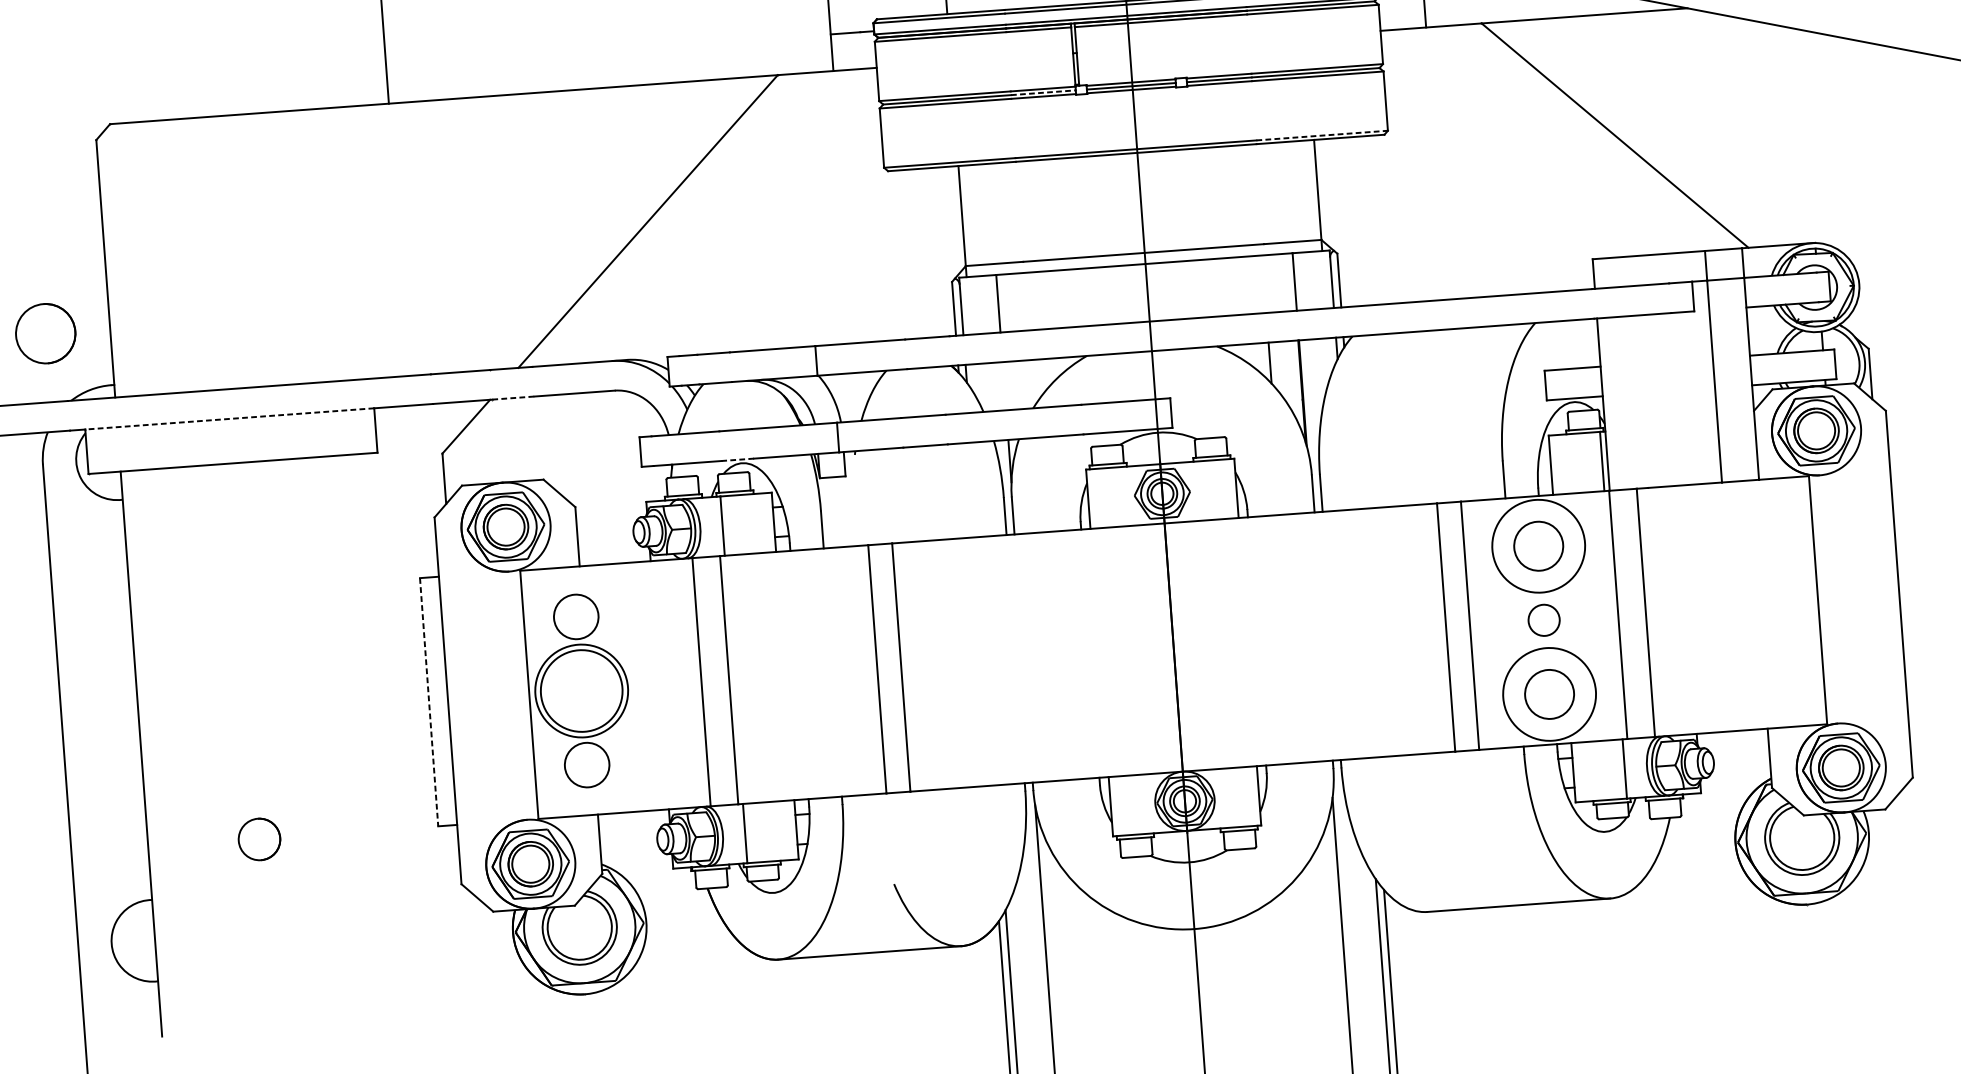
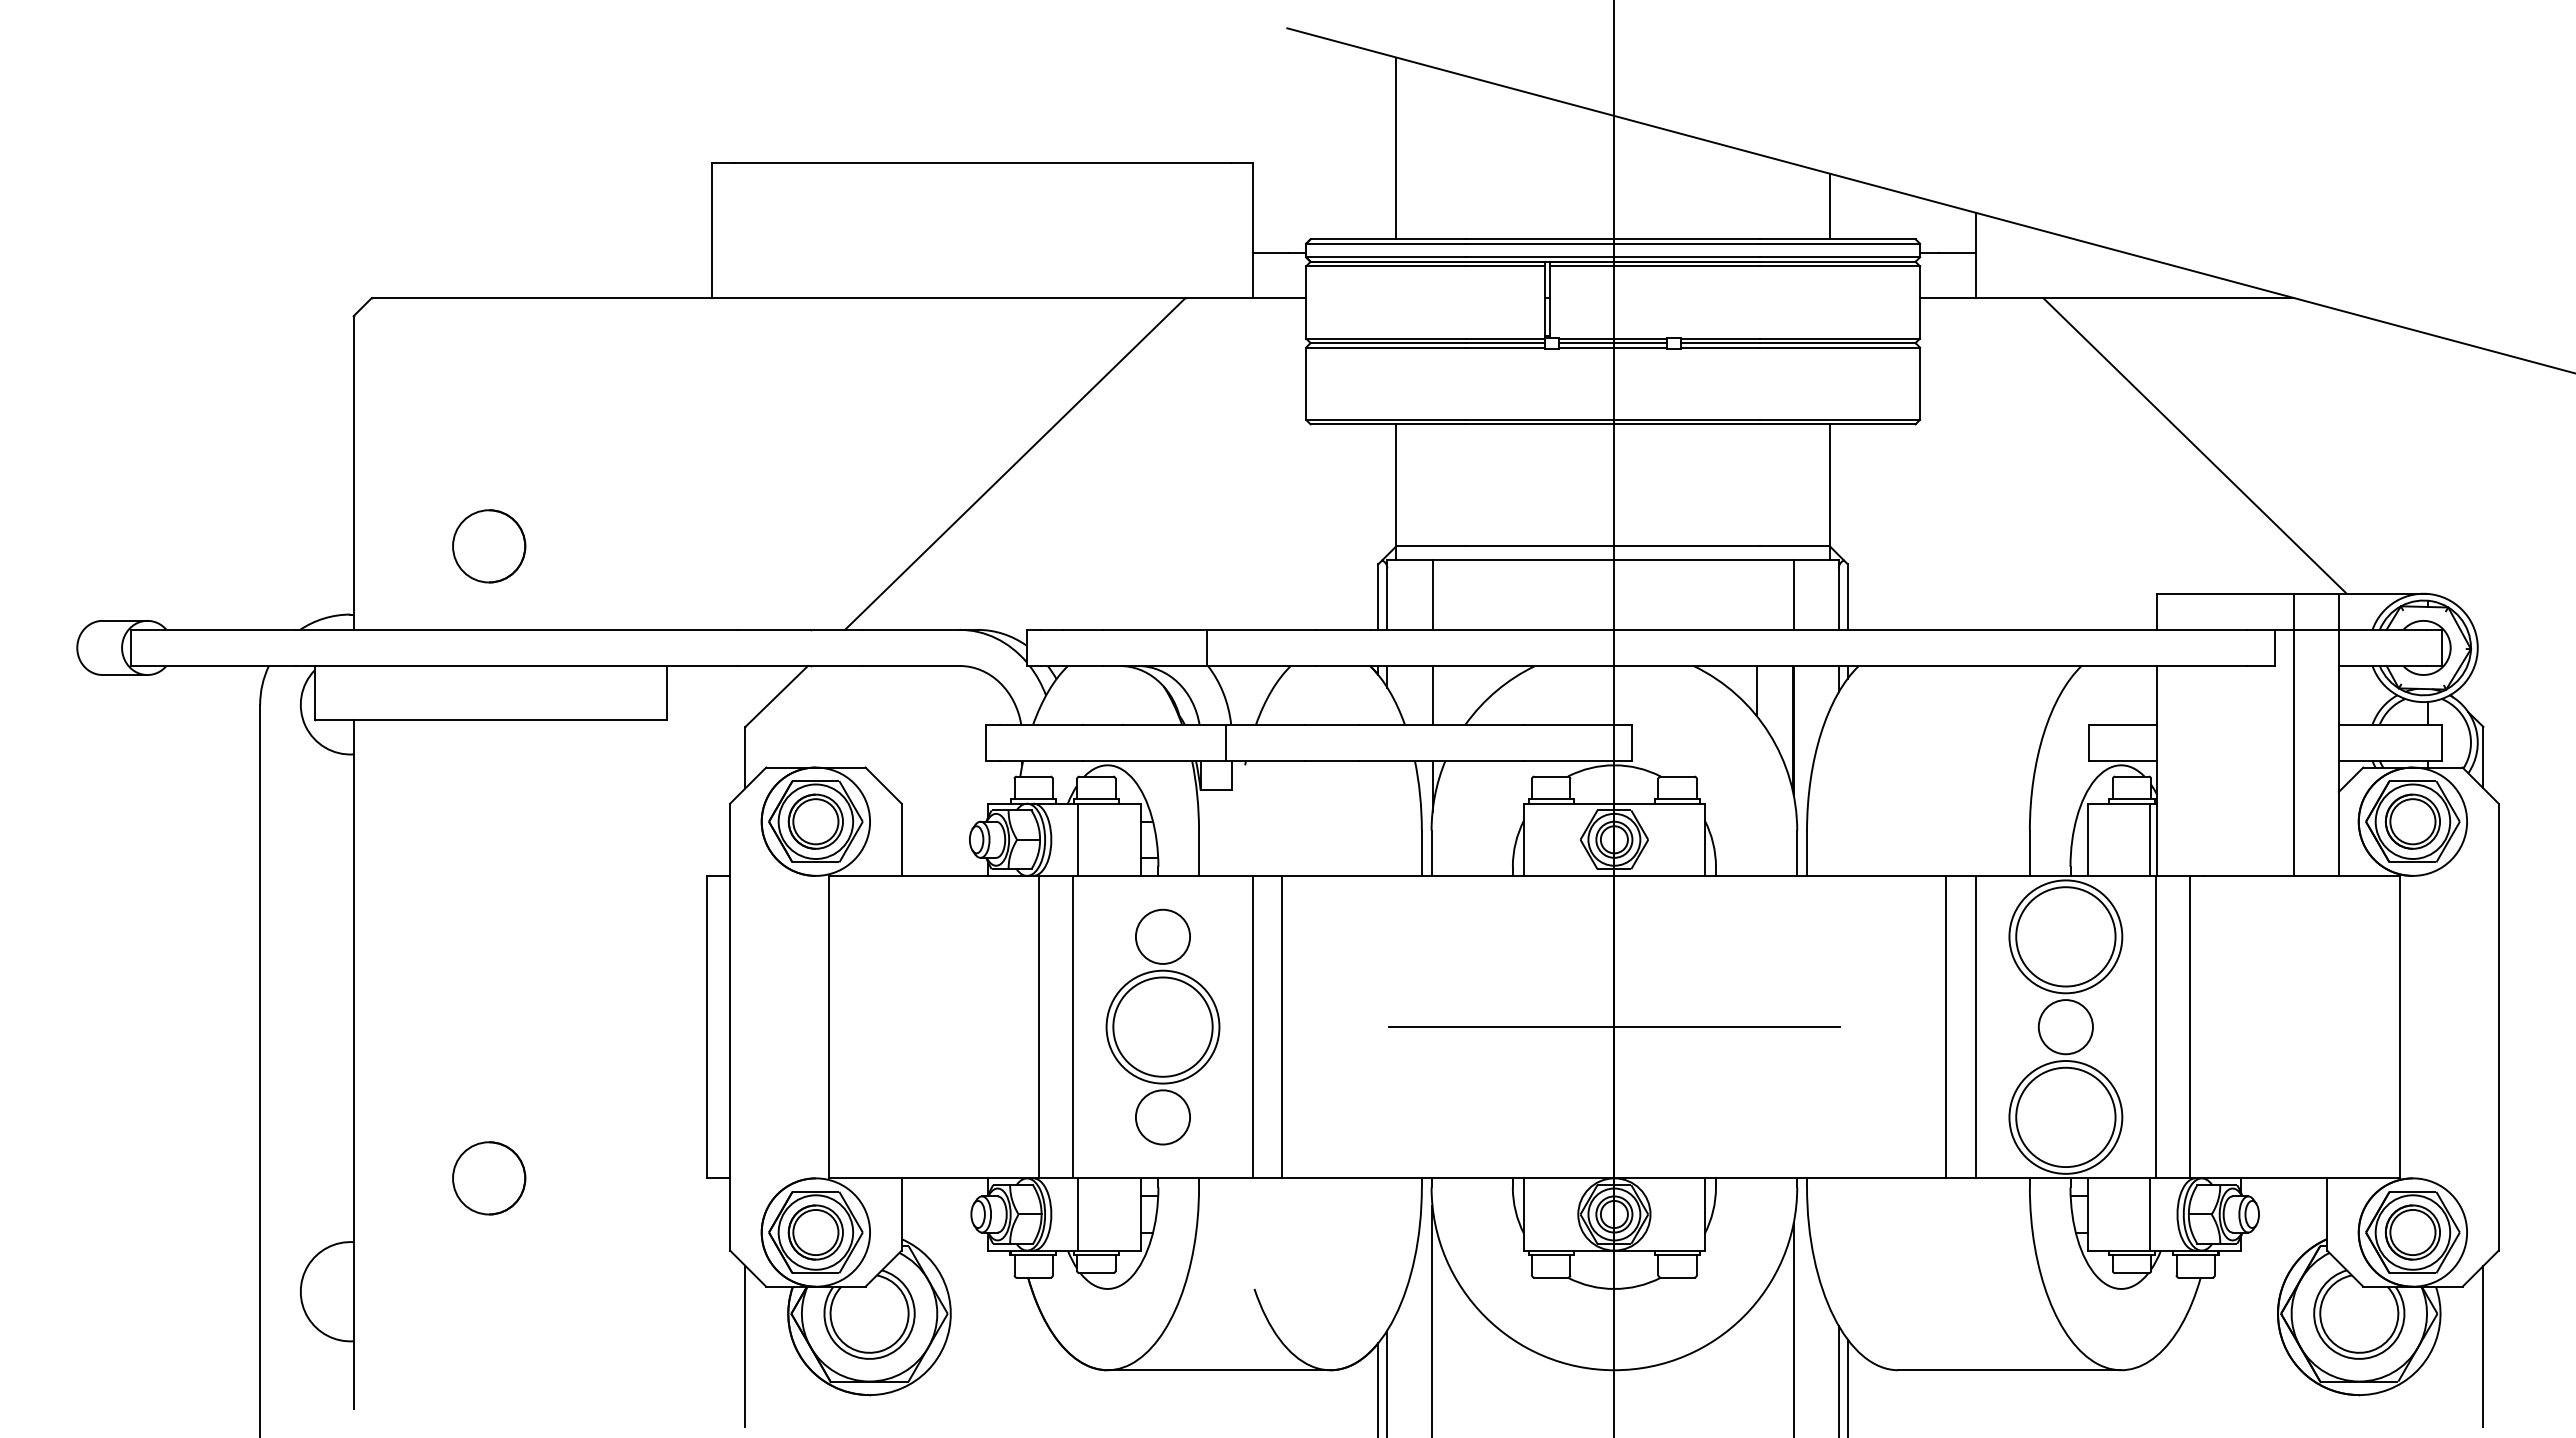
line: (1043, 93) -> (1505, 343), dashed -> solid
line: (1322, 135) -> (1840, 419), dashed -> solid
circle: (46, 333) -> (489, 546), moved
line: (1004, 386) -> (1432, 695), added
line: (513, 398) -> (836, 666), dashed -> solid
line: (229, 419) -> (490, 666), dashed -> solid
line: (737, 459) -> (1102, 760), dashed -> solid
circle: (1538, 545) -> (2065, 936), size x1.67
circle: (1543, 620) -> (2065, 1027), size x1.43
line: (1173, 647) -> (1614, 1027), added
part: (581, 690) -> (1162, 1026), moved
circle: (1549, 694) -> (2065, 1117), size x1.67
line: (429, 702) -> (707, 1027), dashed -> solid
circle: (259, 839) -> (489, 1178), size x1.43
line: (1906, 856) -> (2483, 1345), added
line: (479, 961) -> (745, 1345), added

